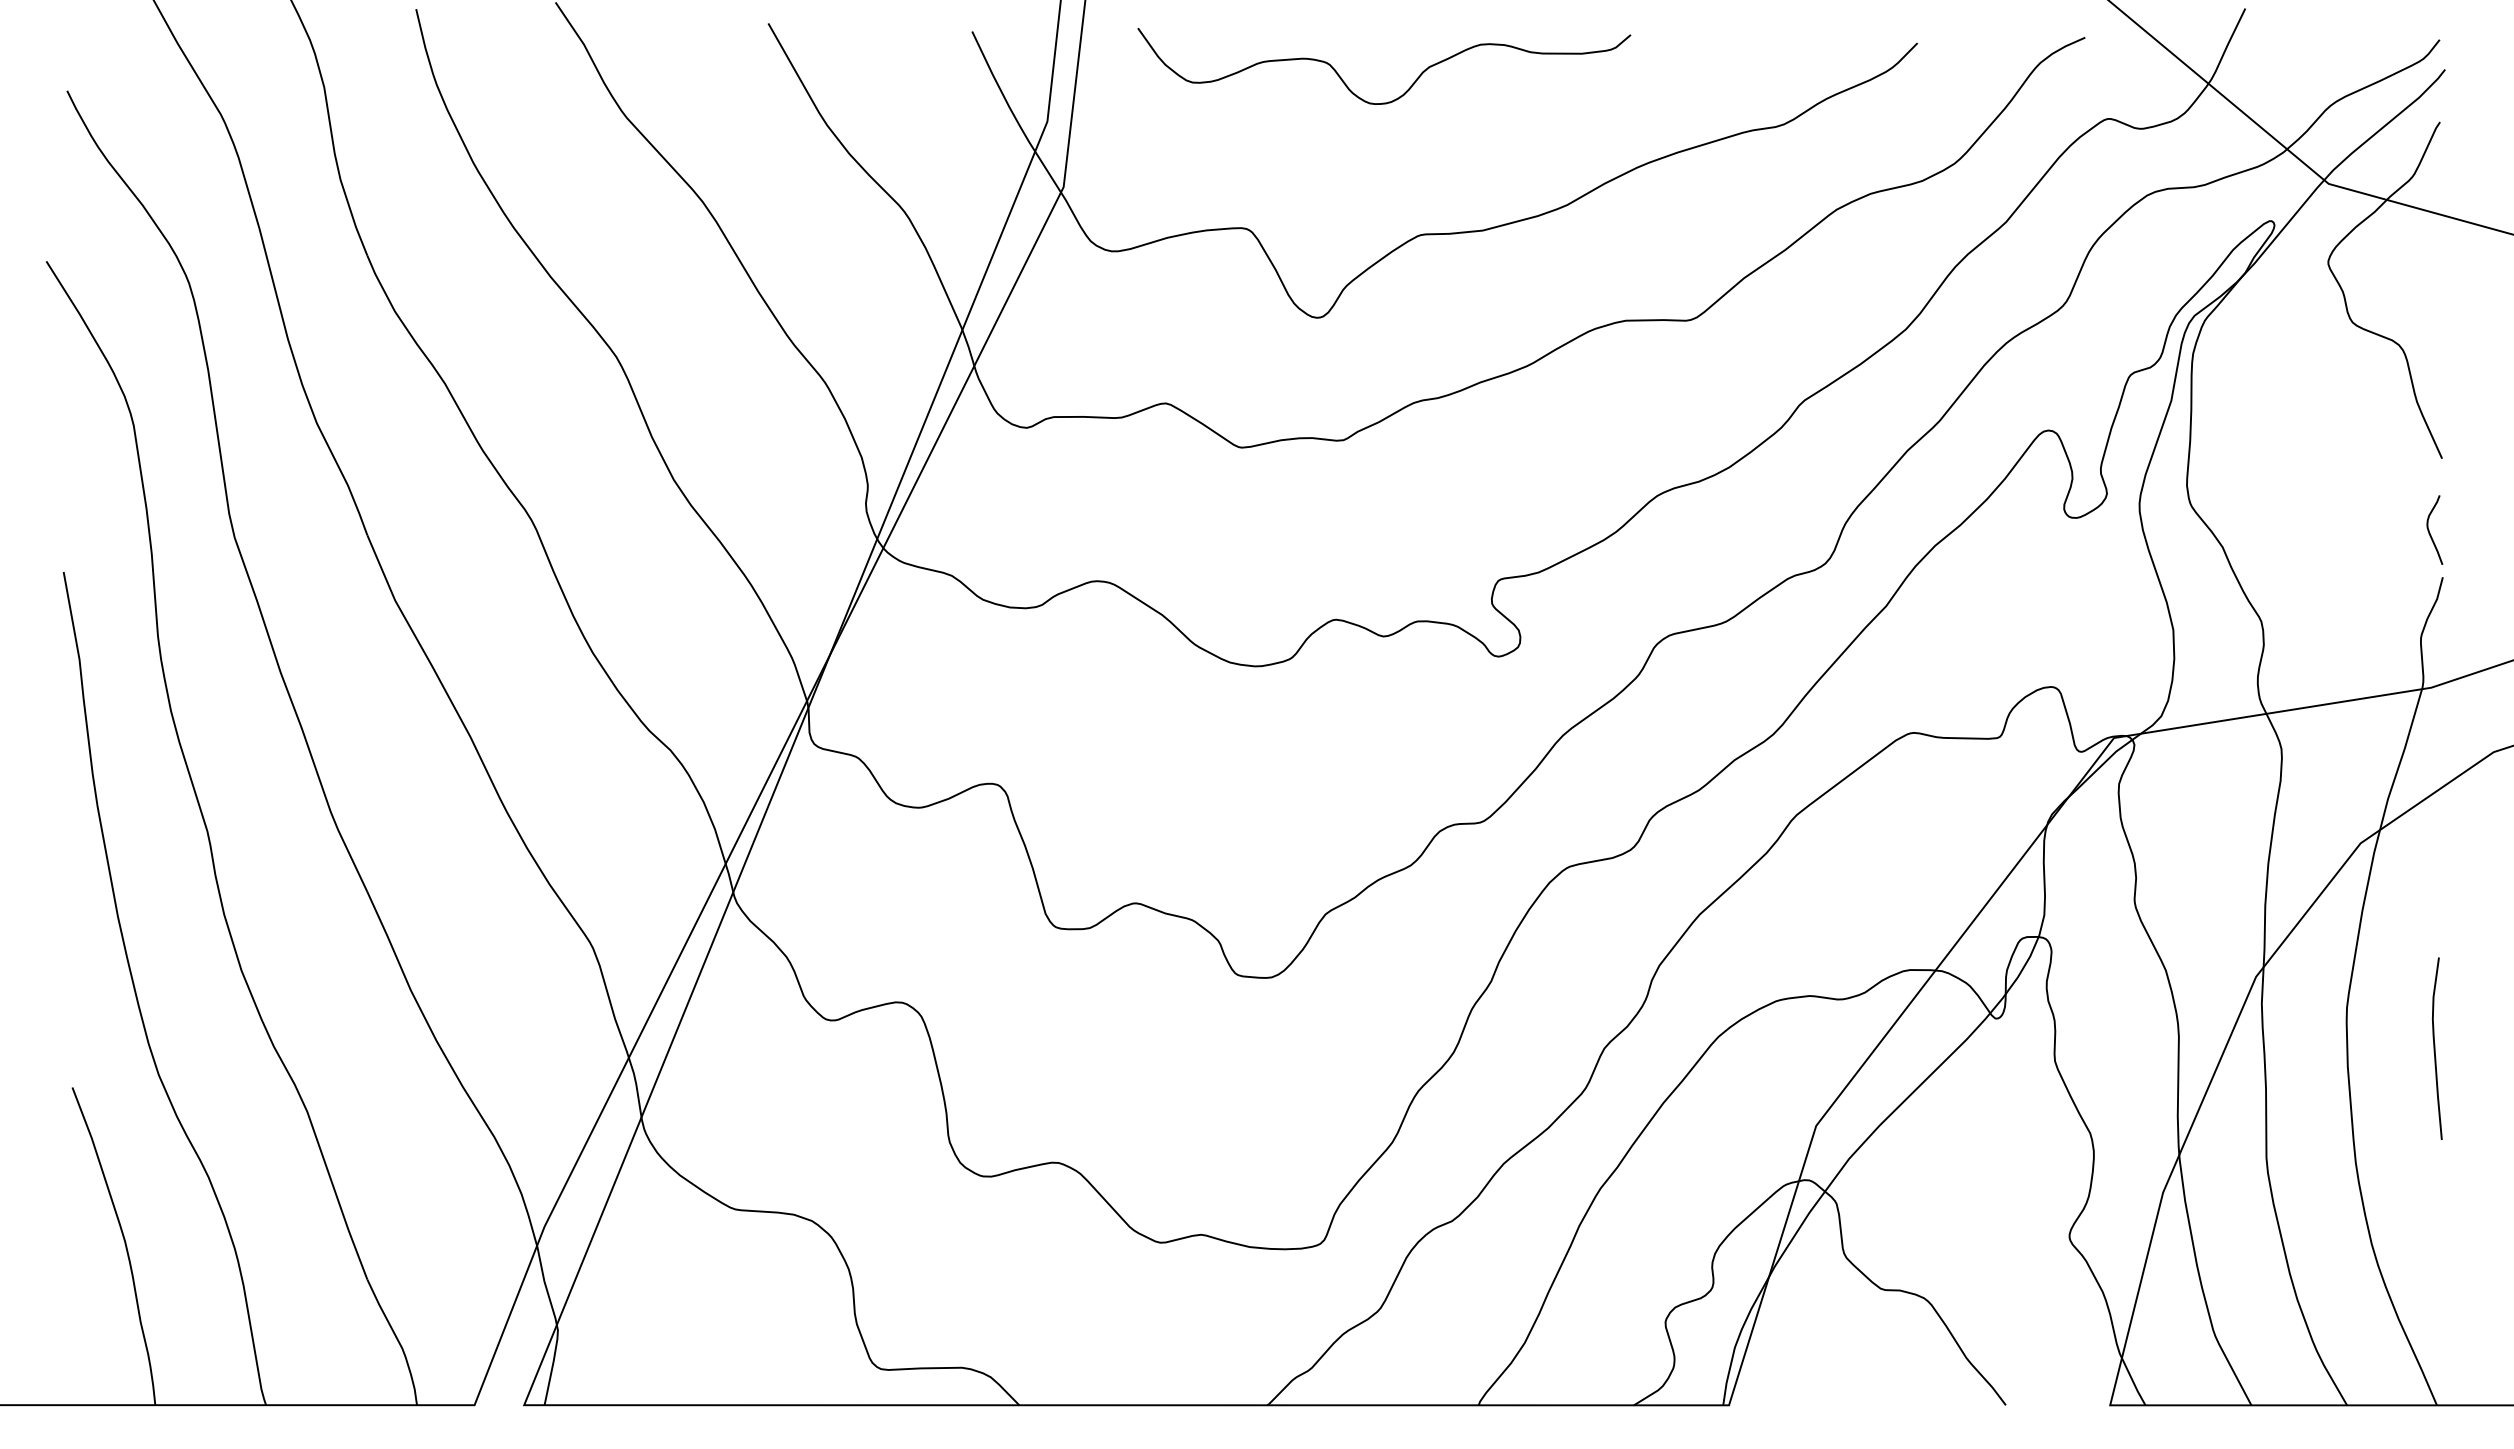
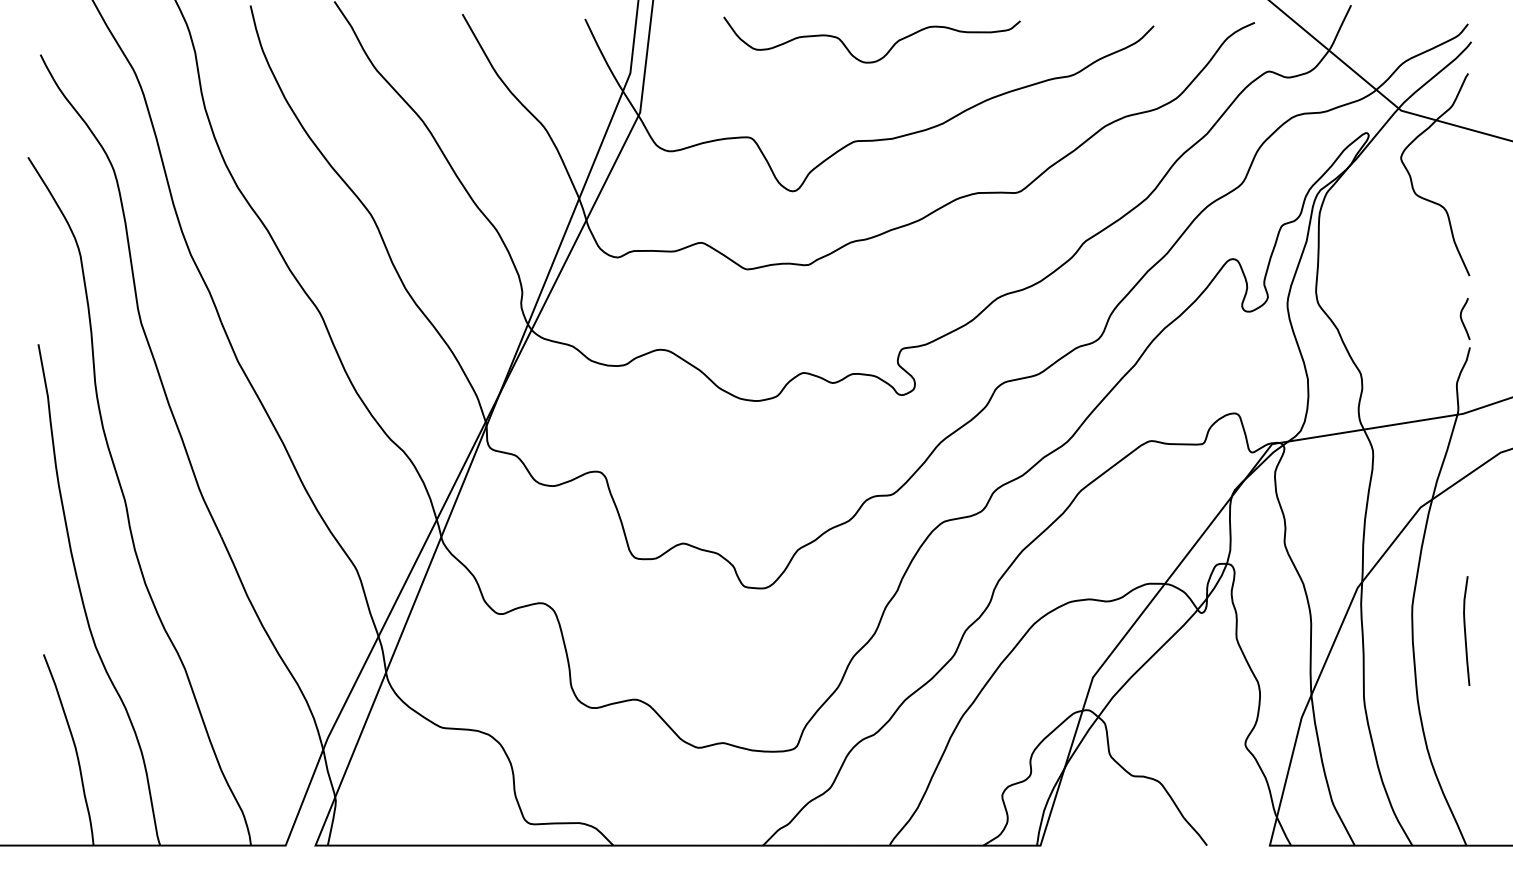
curve: (1408, 87) -> (886, 52), moved

